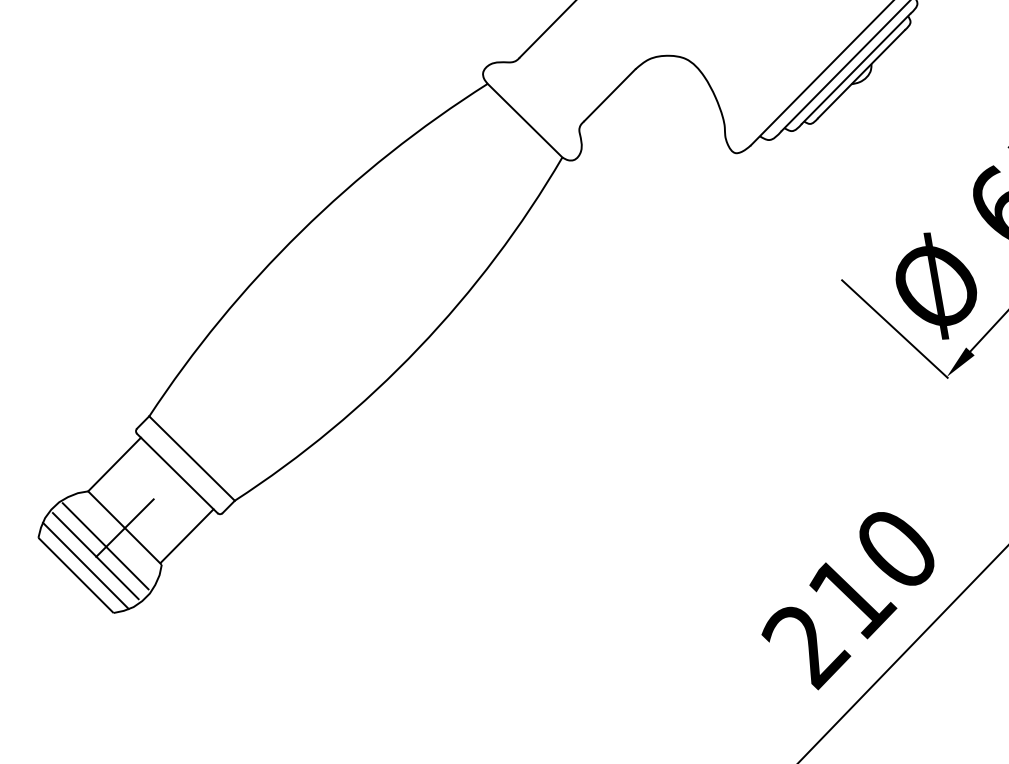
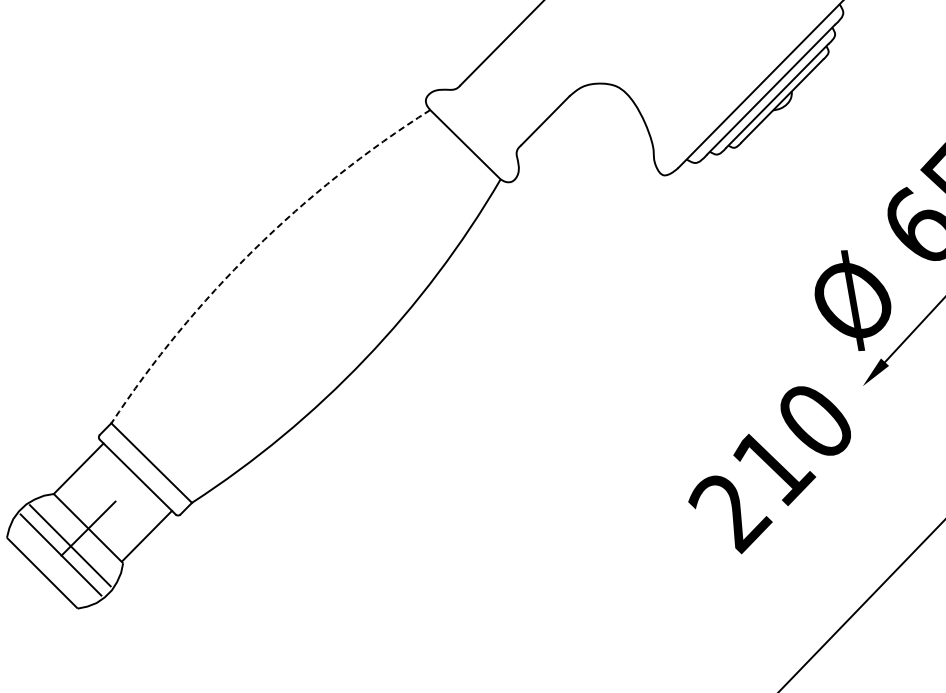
arc: (300, 232) -> (253, 250), solid -> dashed
line: (894, 328) -> (813, 340), removed
line: (85, 565) -> (51, 563), removed
text: (847, 601) -> (769, 470), moved

